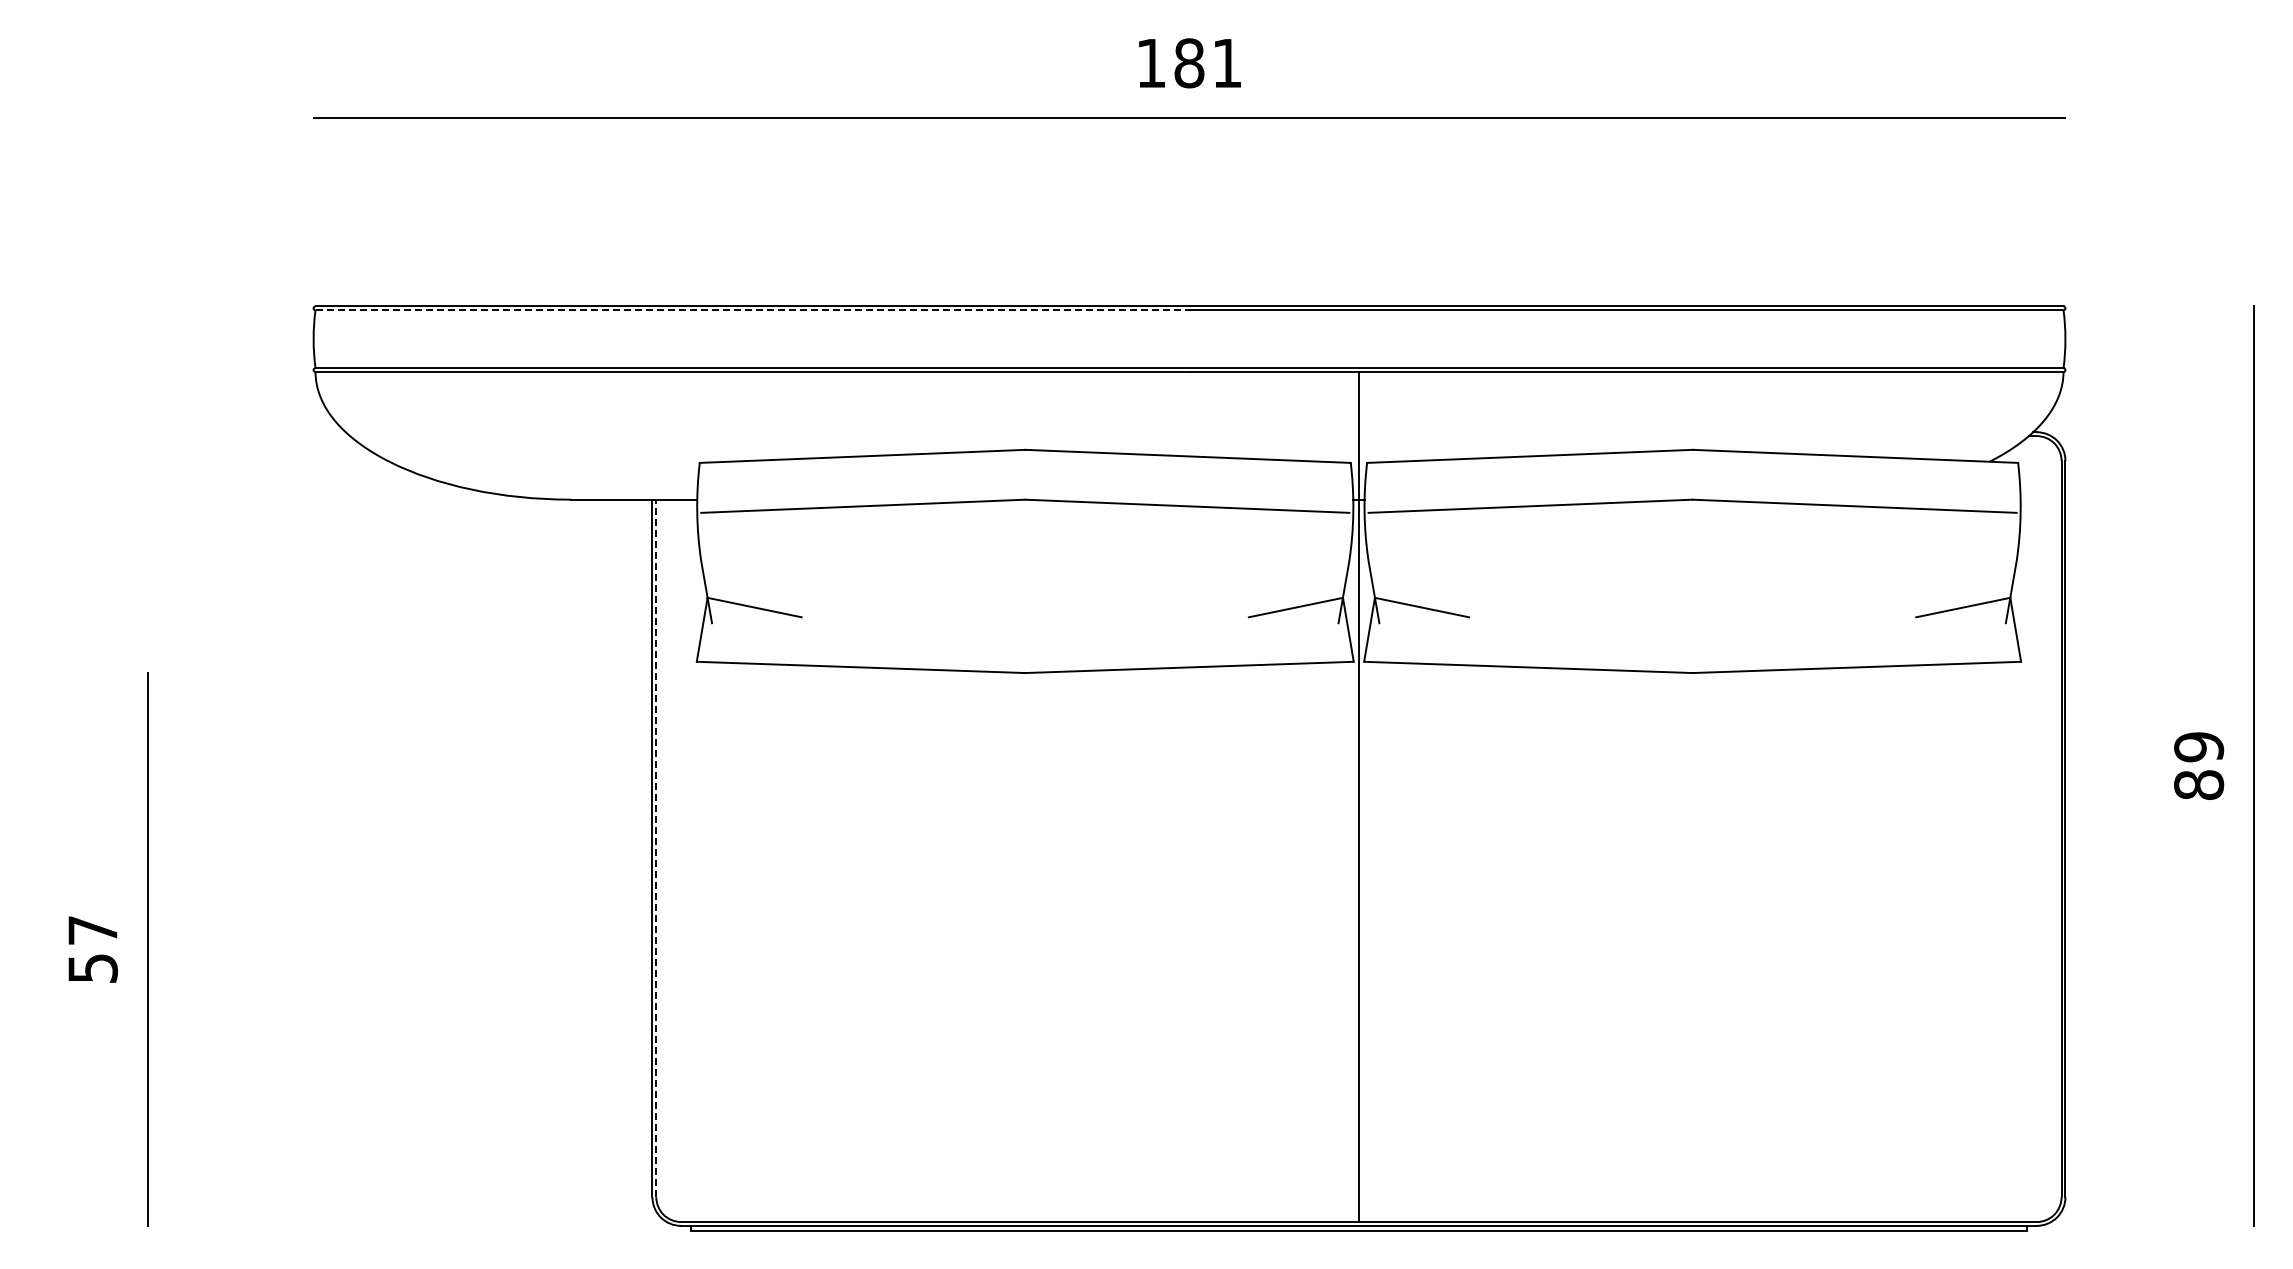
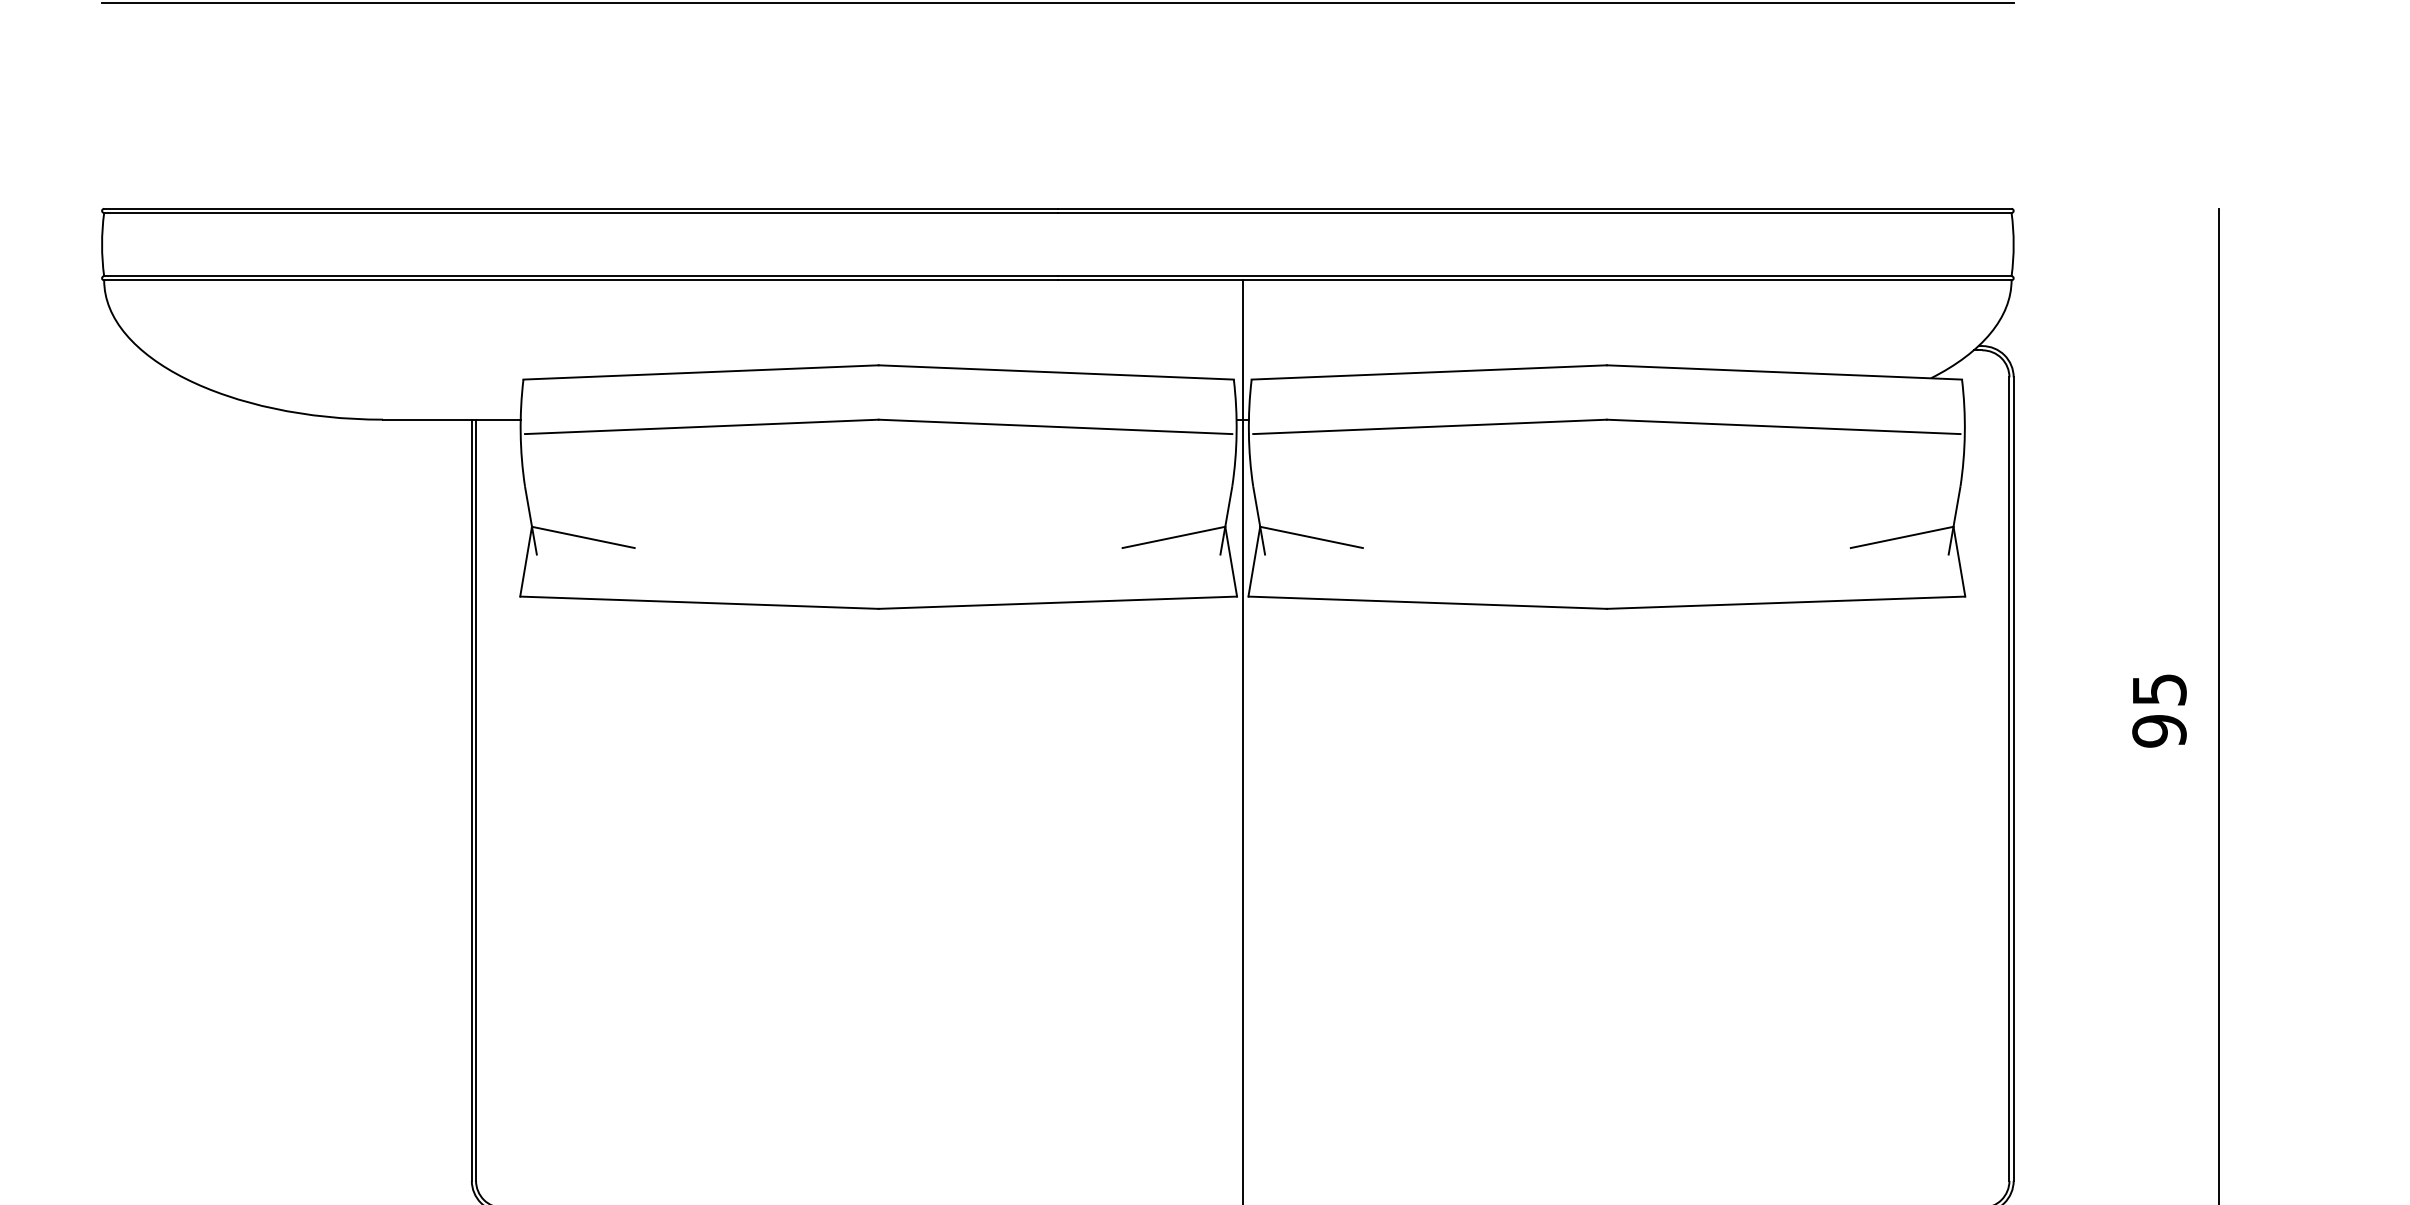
line: (752, 310) -> (580, 213), dashed -> solid
text: (2199, 766) -> (2159, 710), 89 -> 95
line: (656, 848) -> (476, 800), dashed -> solid

